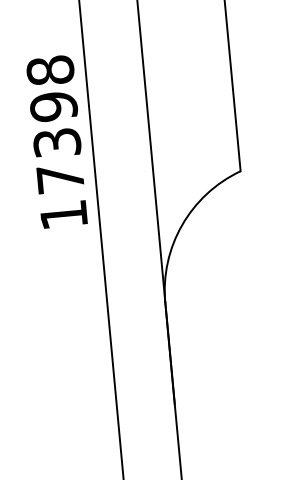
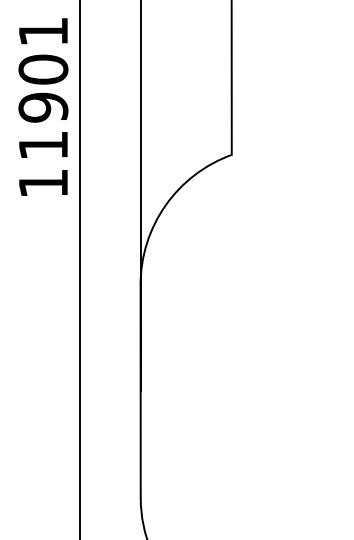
text: (55, 123) -> (43, 87), 17398 -> 11901

